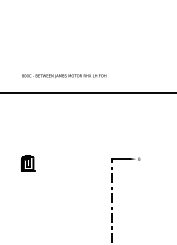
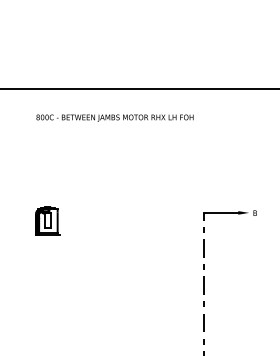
text: (64, 75) -> (115, 116), moved

